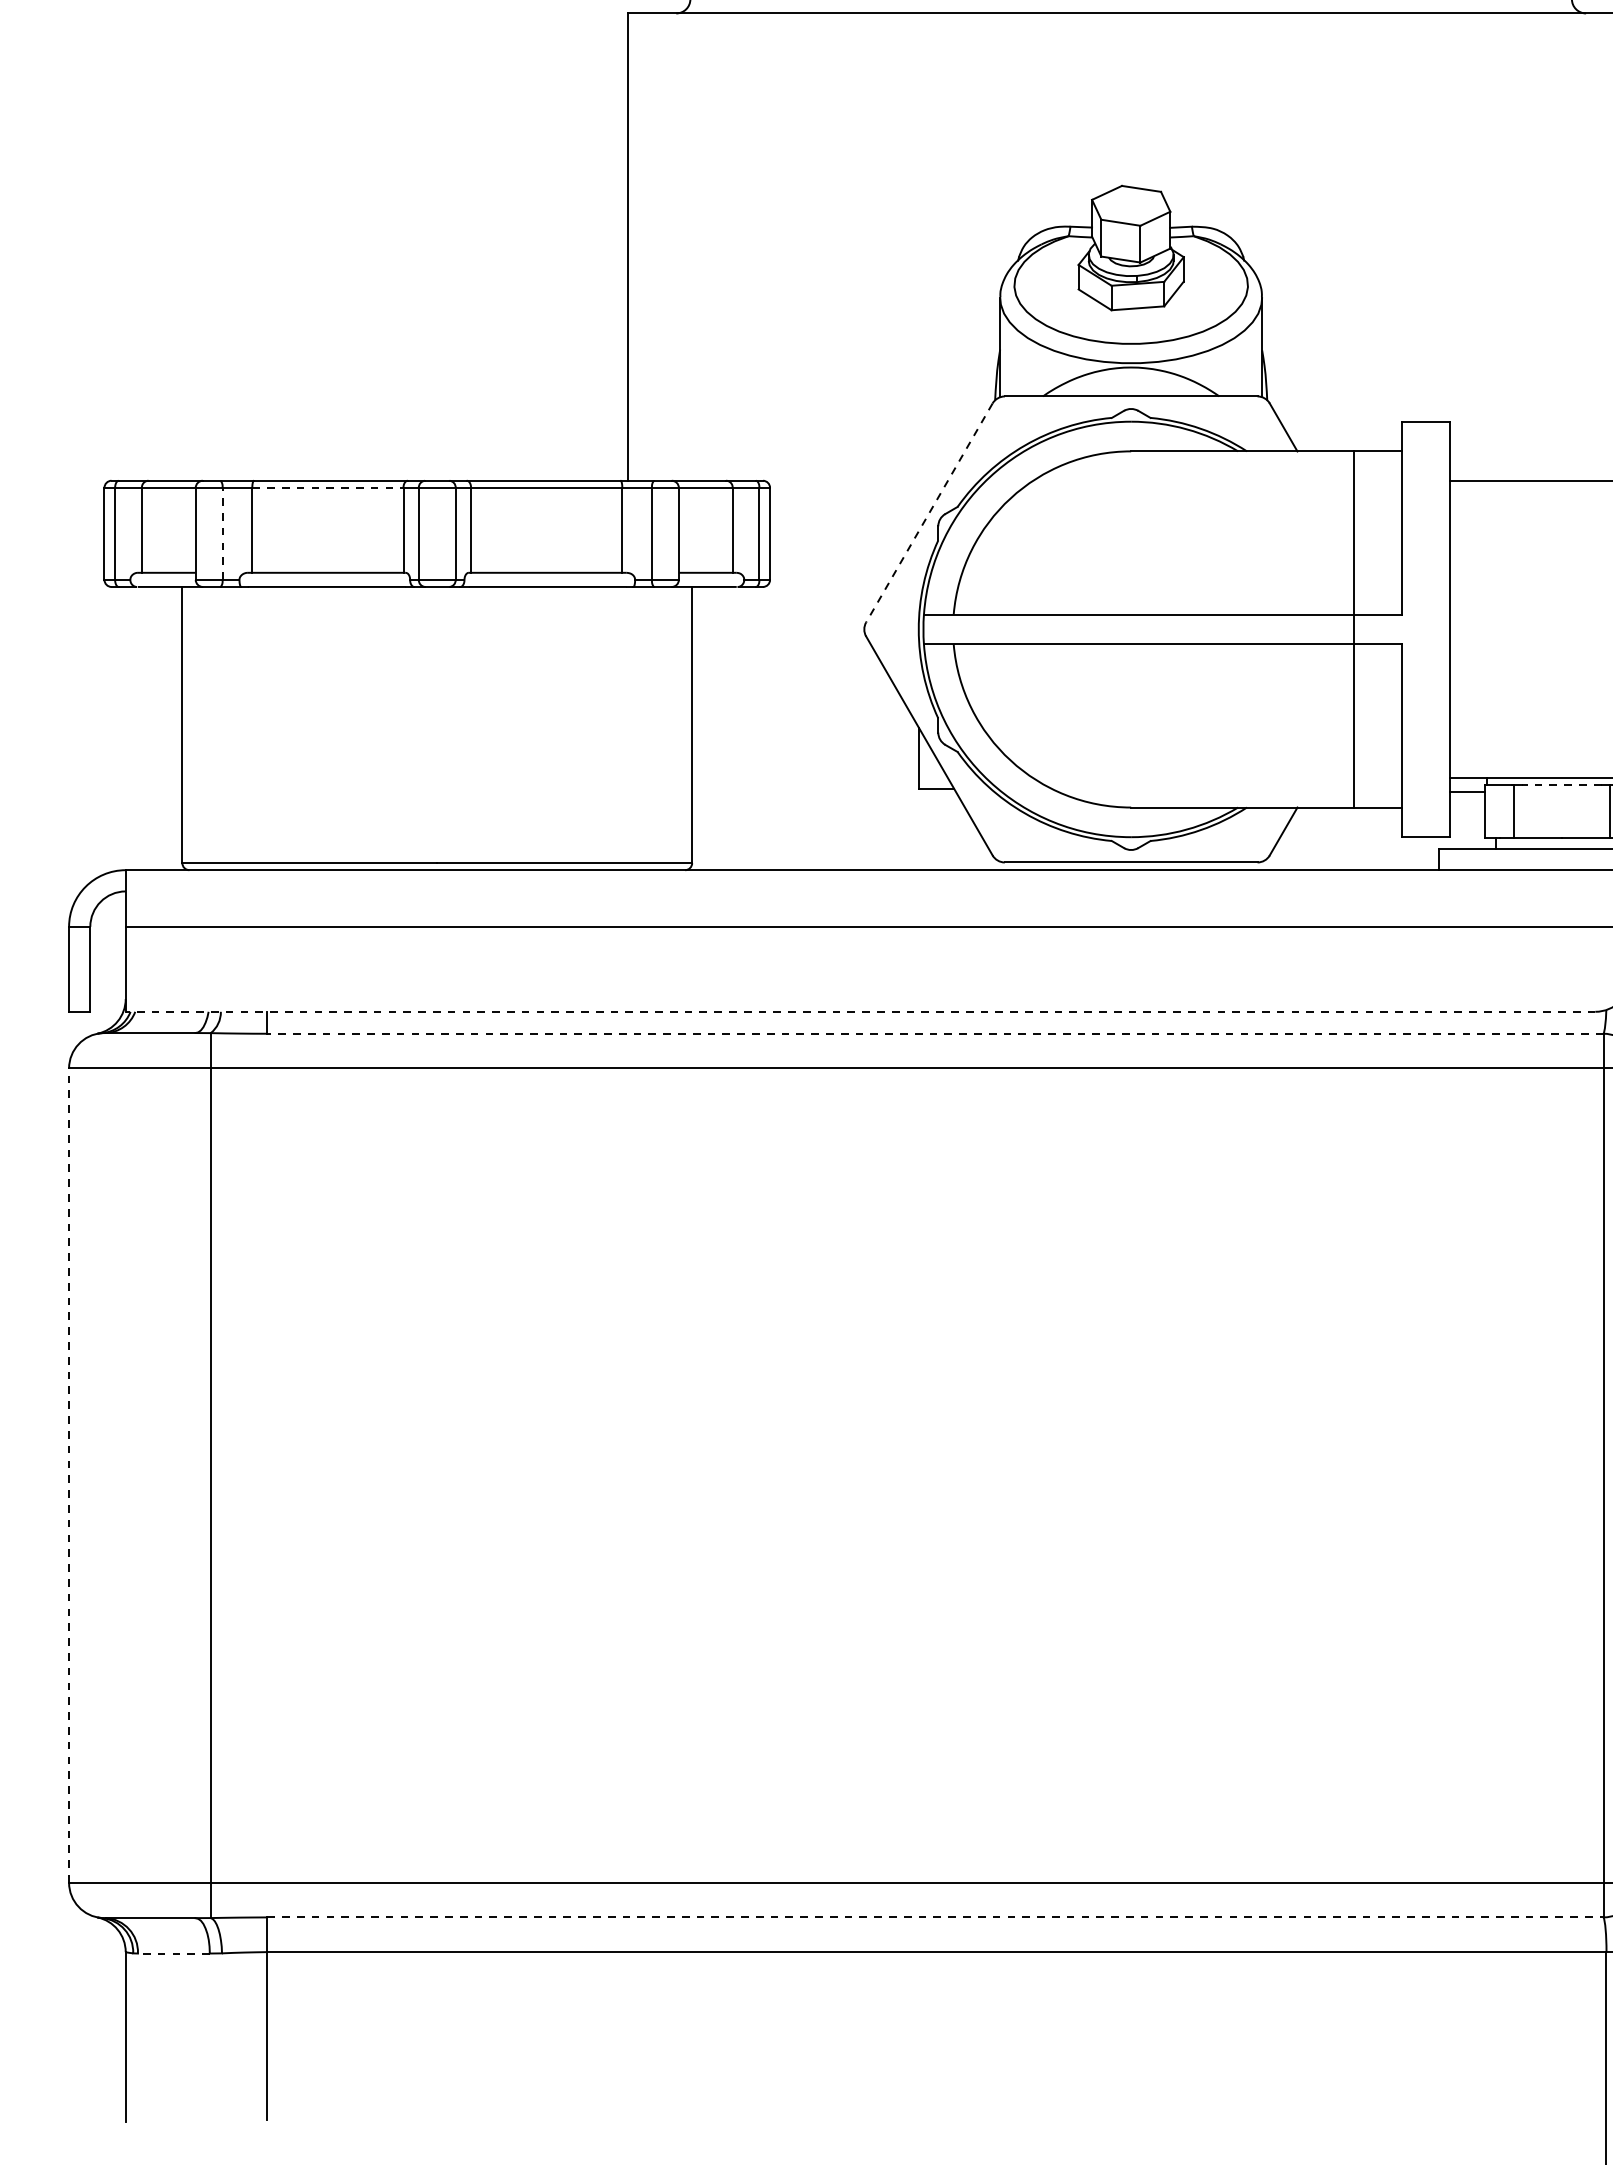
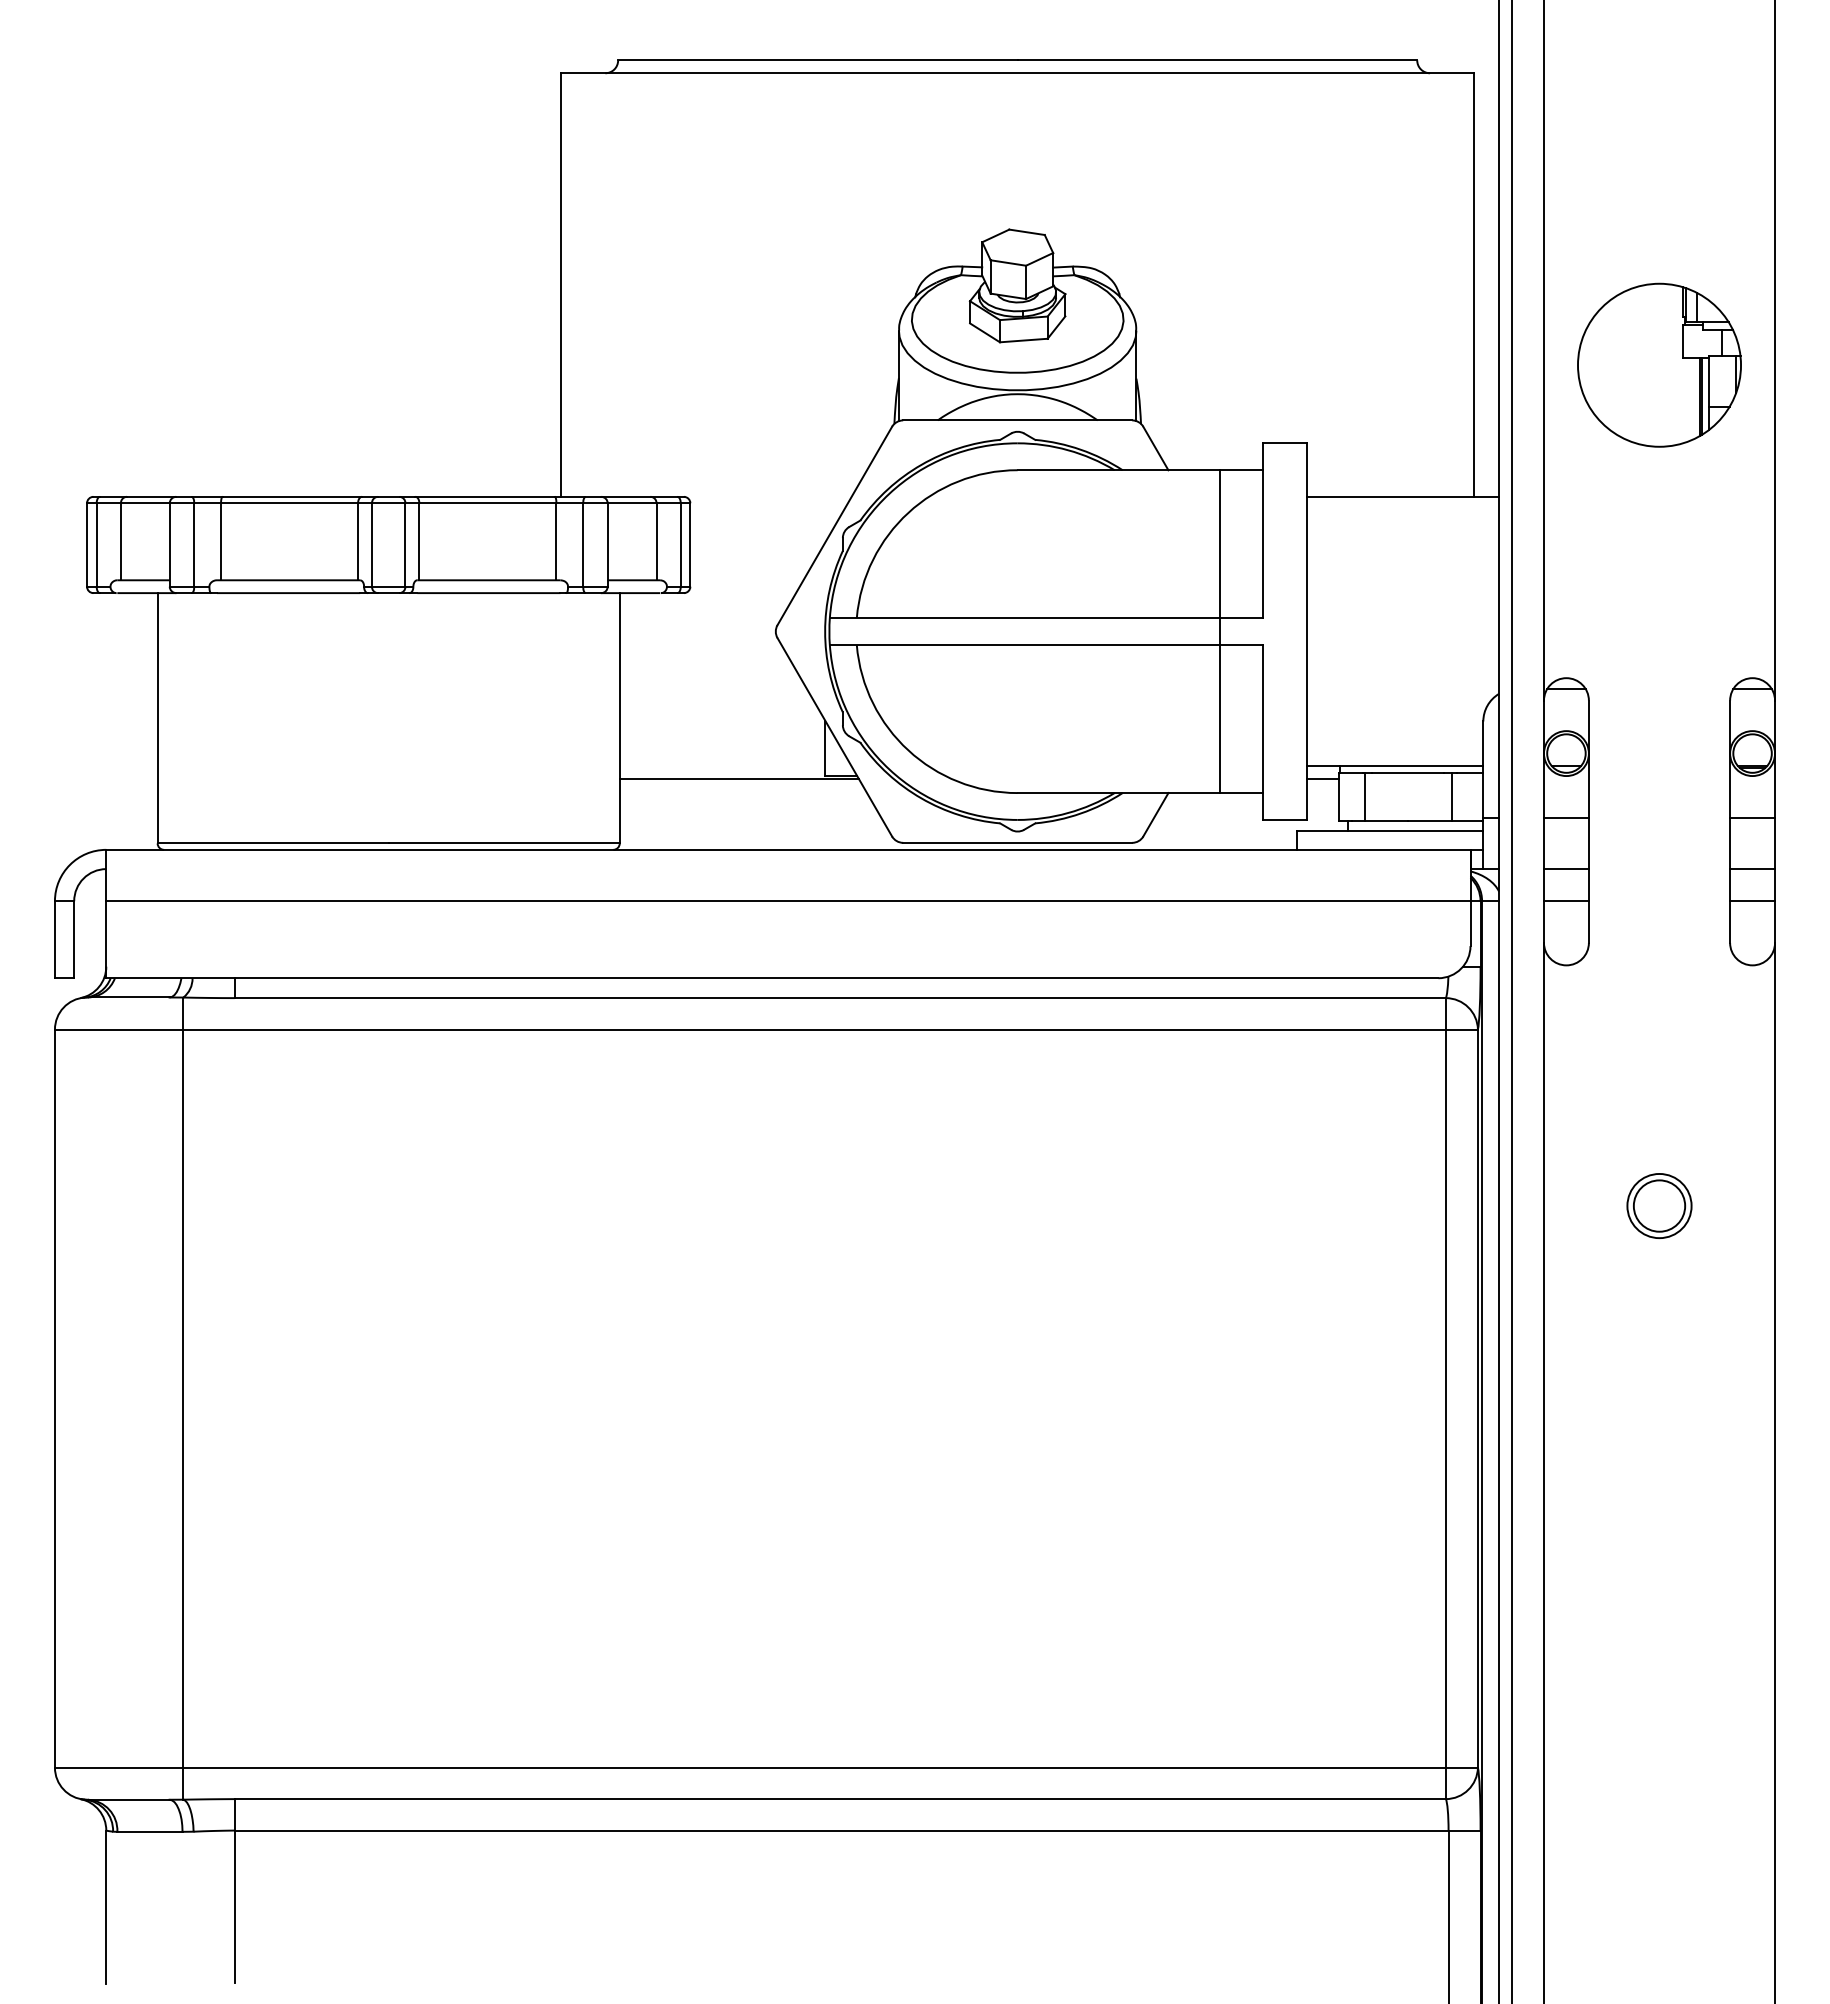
line: (327, 488) -> (289, 503), dashed -> solid
line: (929, 513) -> (834, 526), dashed -> solid
line: (223, 533) -> (194, 544), dashed -> solid
line: (1562, 784) -> (1408, 772), dashed -> solid
line: (824, 792) -> (739, 779), added
line: (859, 1012) -> (771, 978), dashed -> solid
line: (935, 1034) -> (840, 998), dashed -> solid
line: (68, 1475) -> (54, 1398), dashed -> solid
line: (935, 1917) -> (840, 1799), dashed -> solid
line: (173, 1953) -> (149, 1831), dashed -> solid

